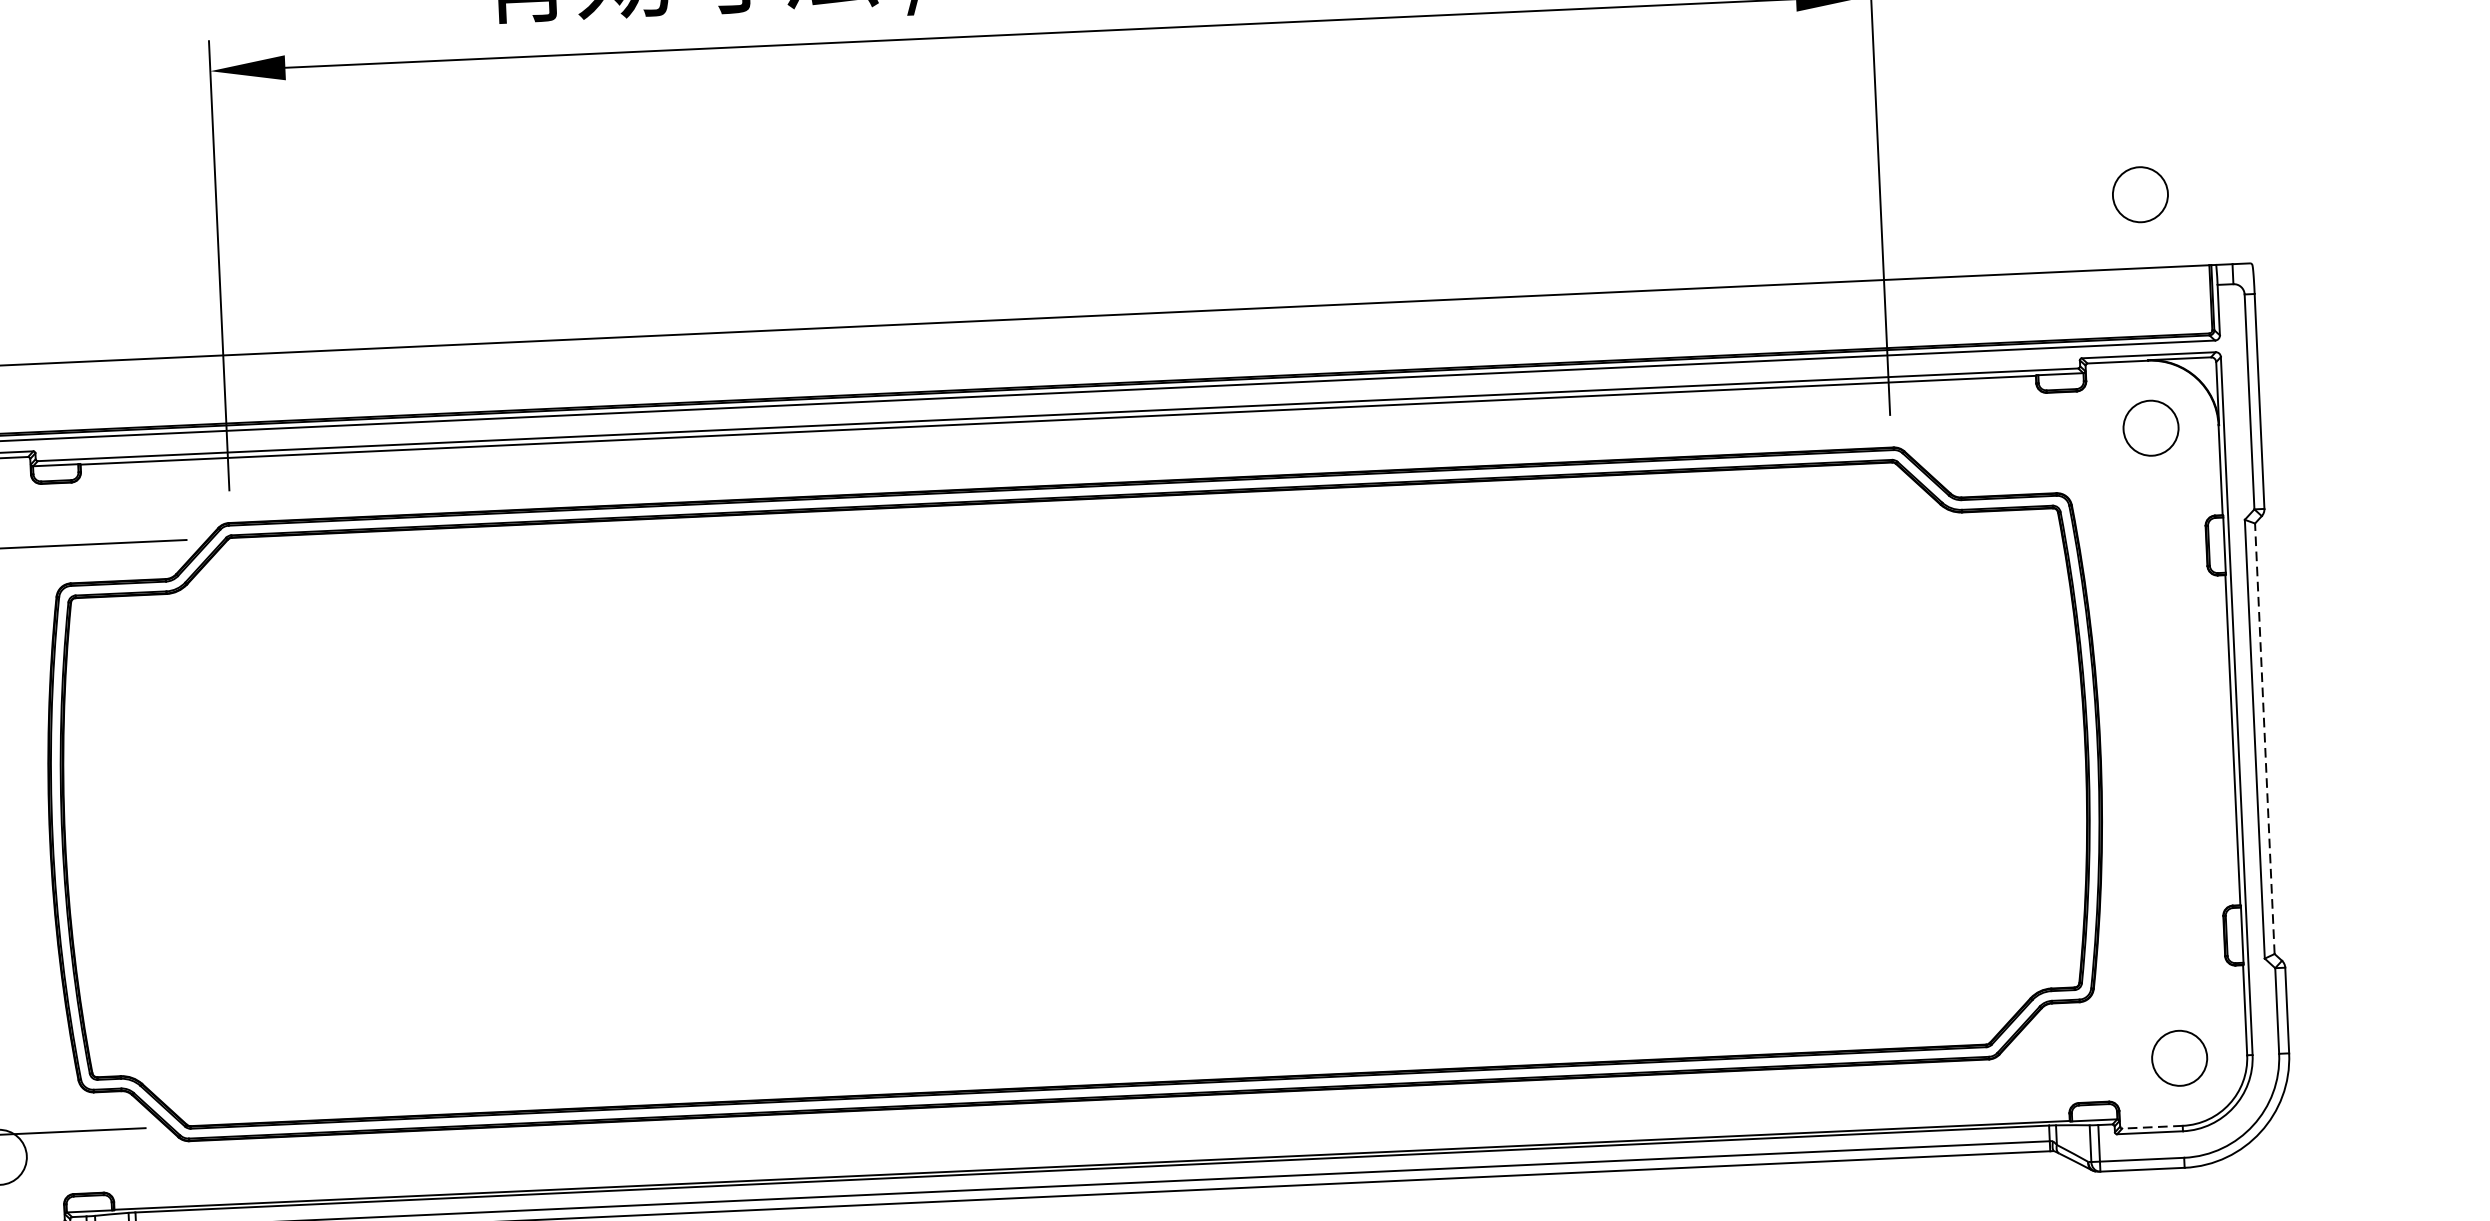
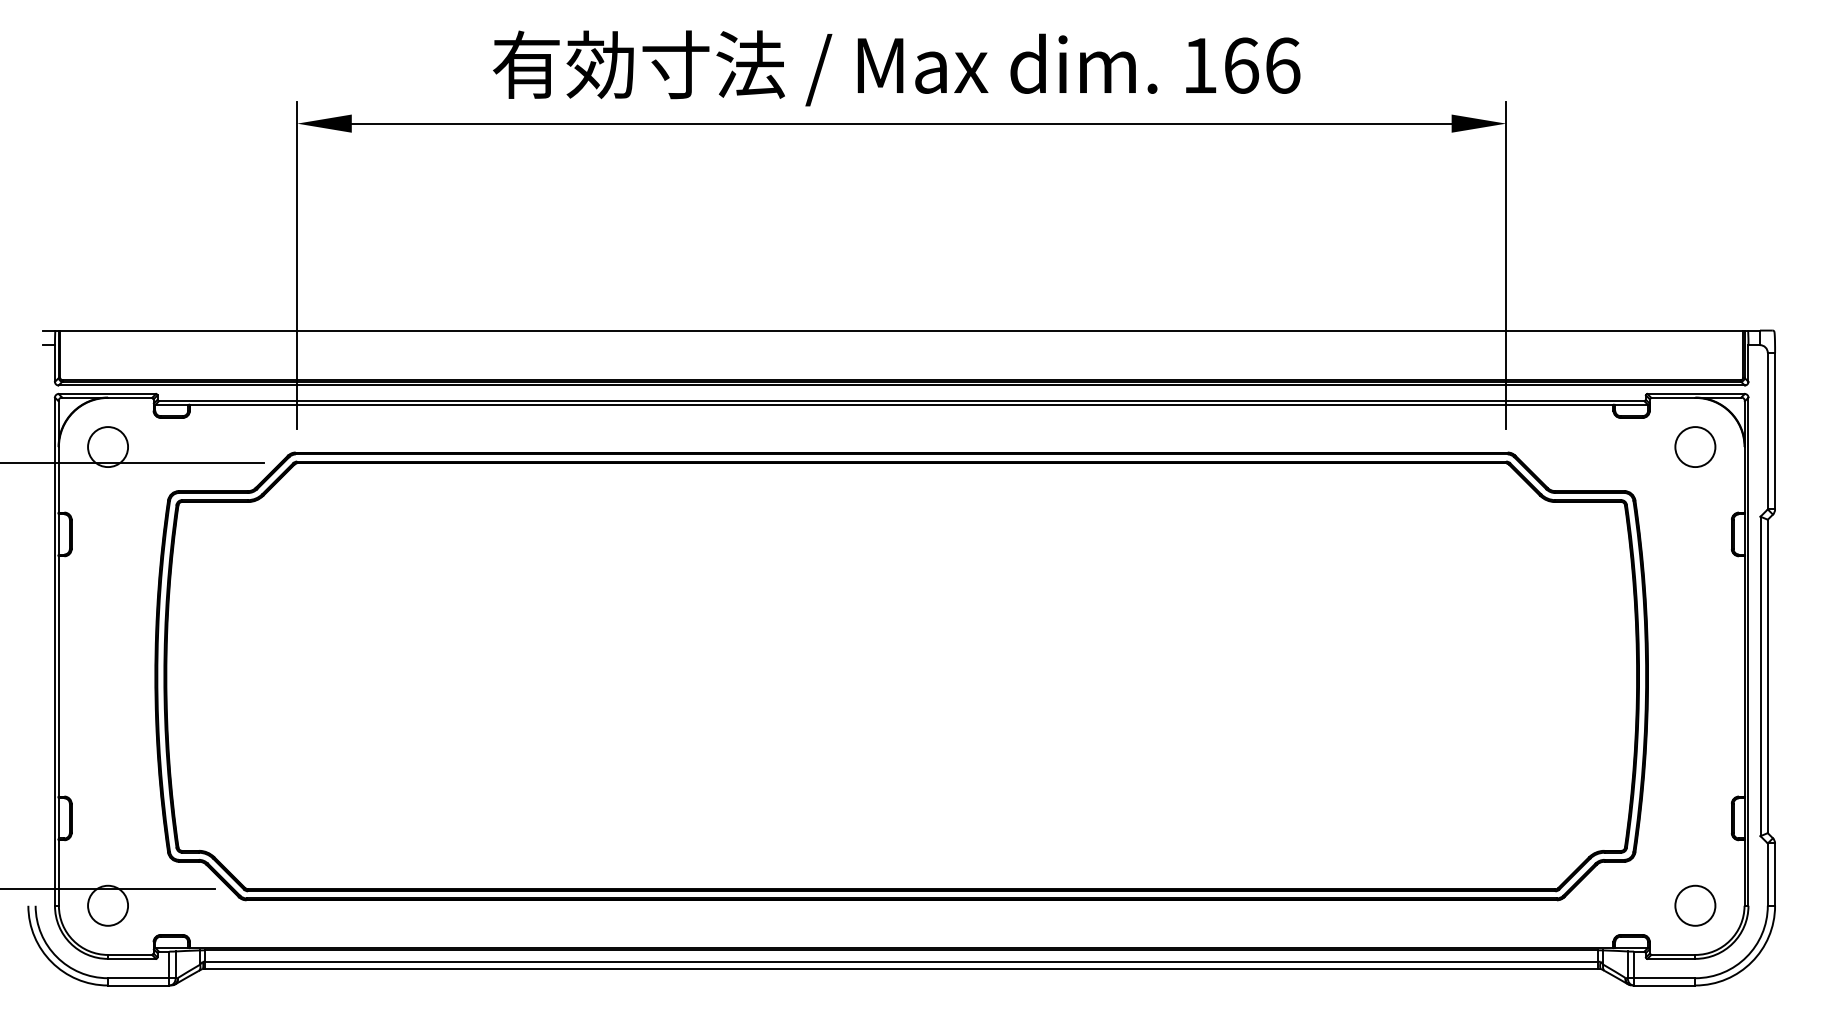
circle: (2140, 193) -> (1695, 276), removed
line: (2264, 738) -> (1767, 676), dashed -> solid
line: (2151, 1126) -> (1672, 954), dashed -> solid

